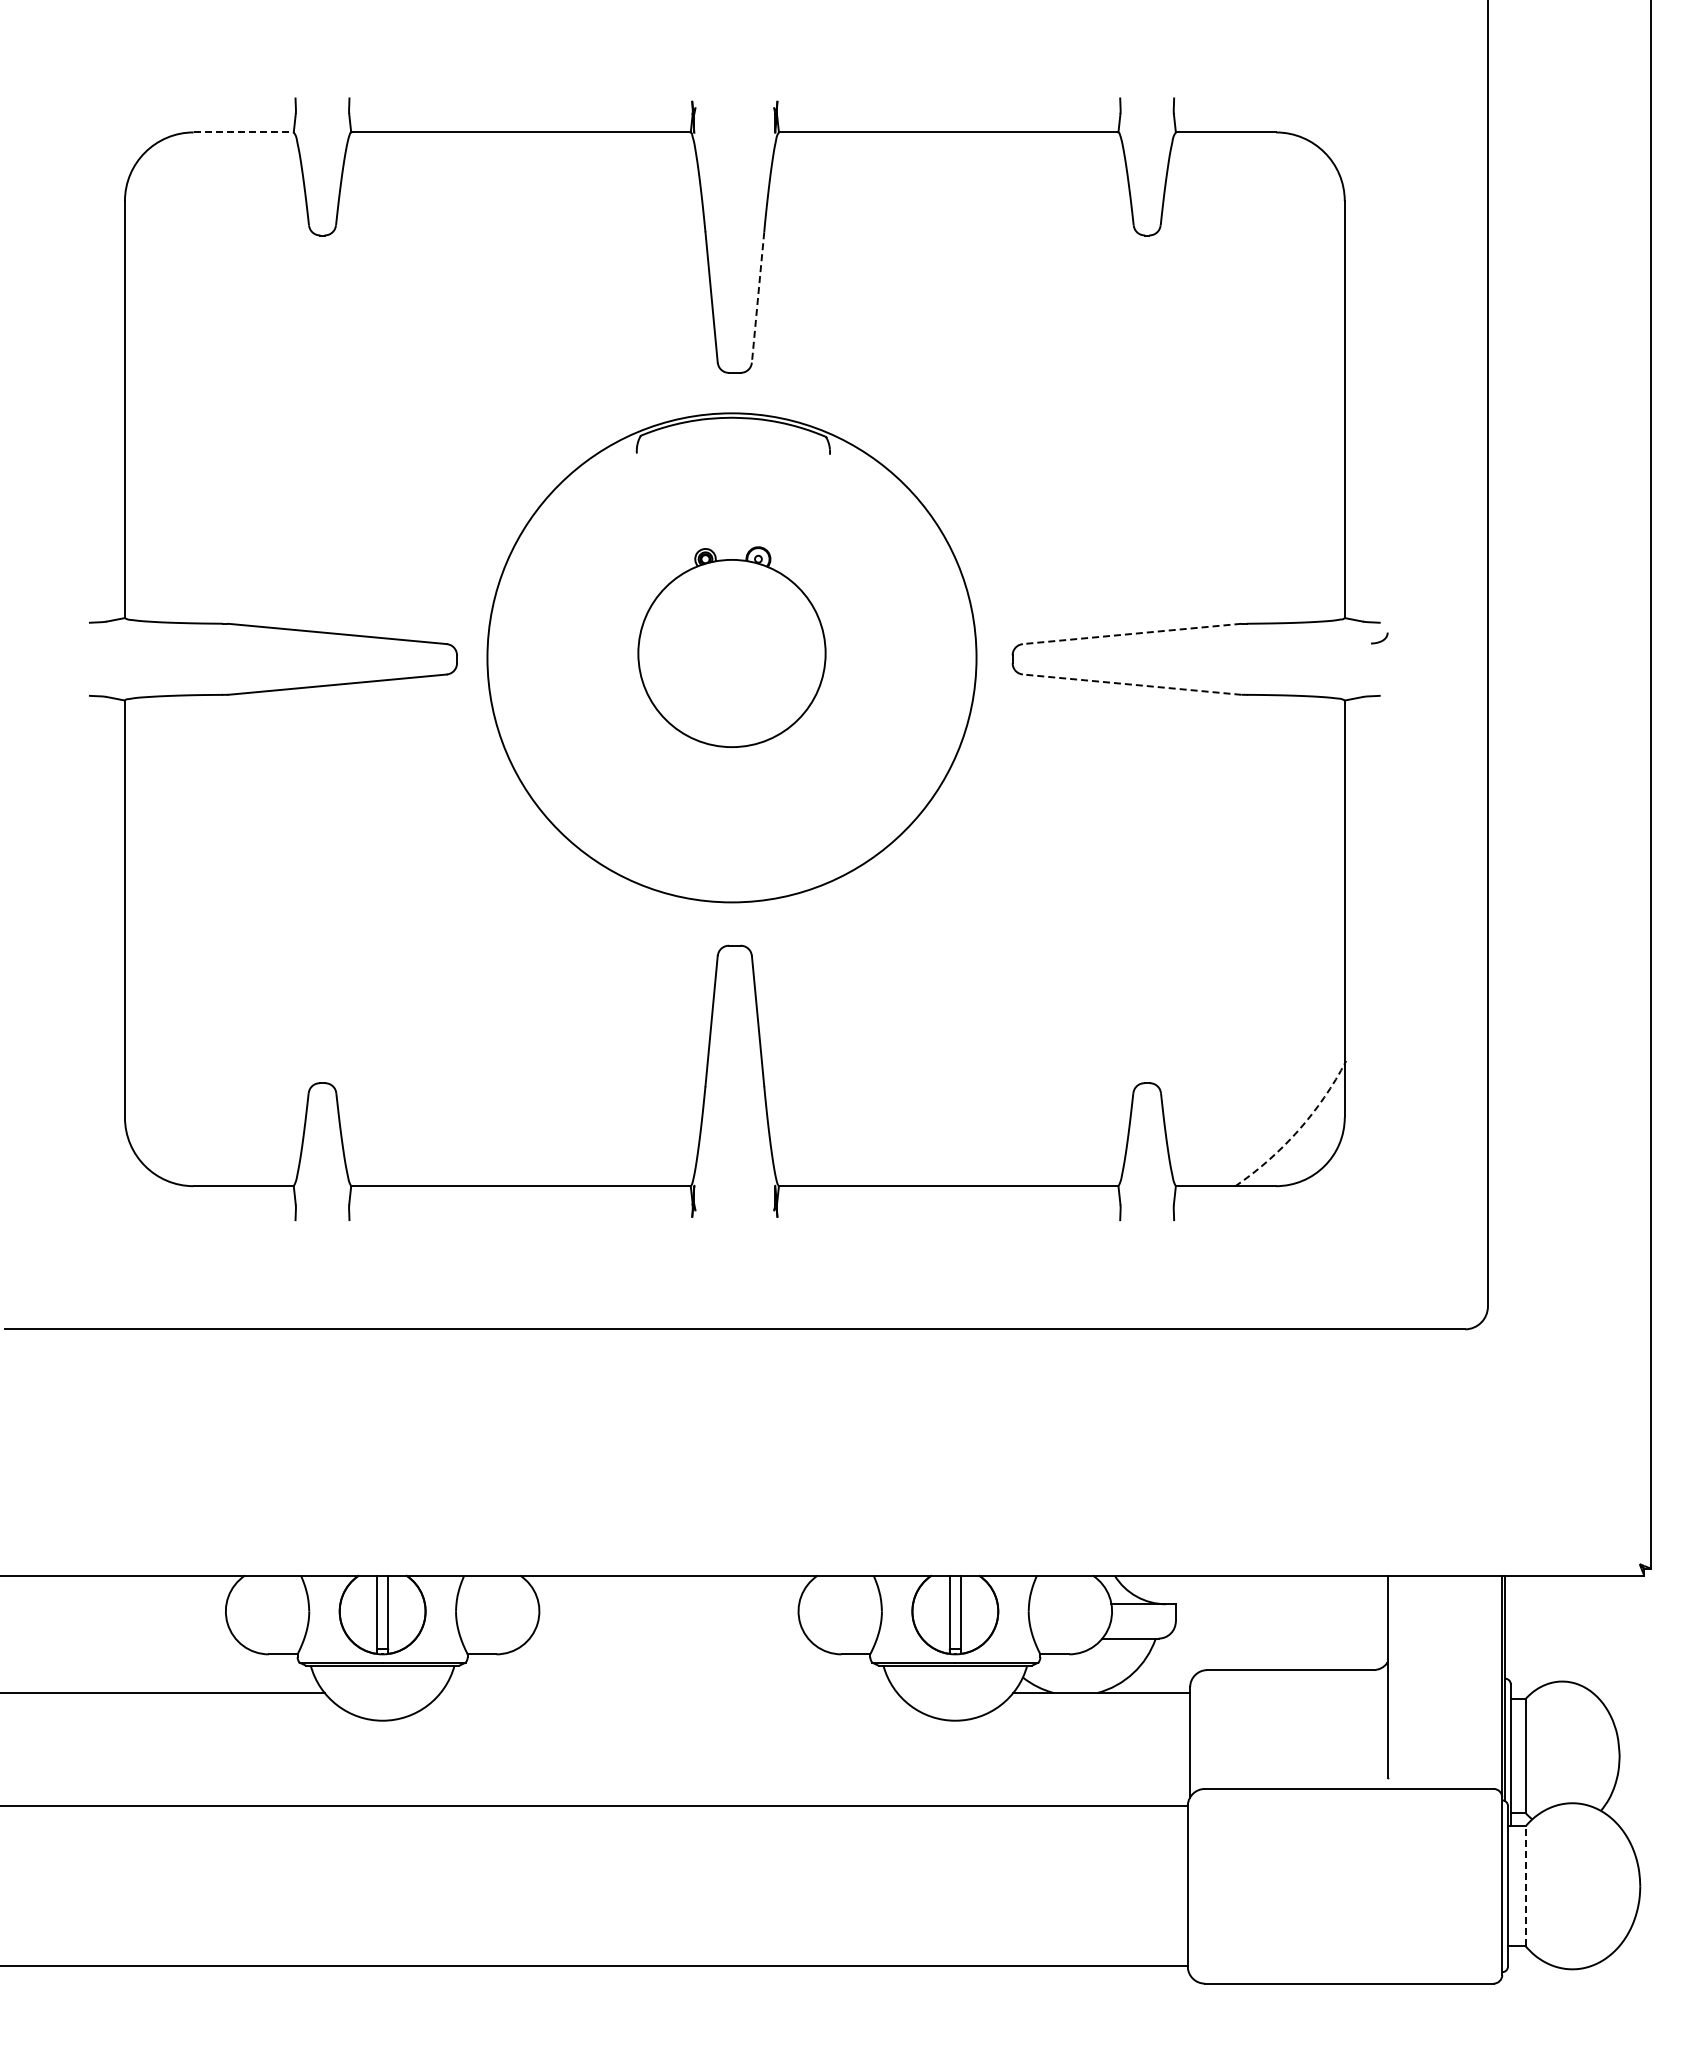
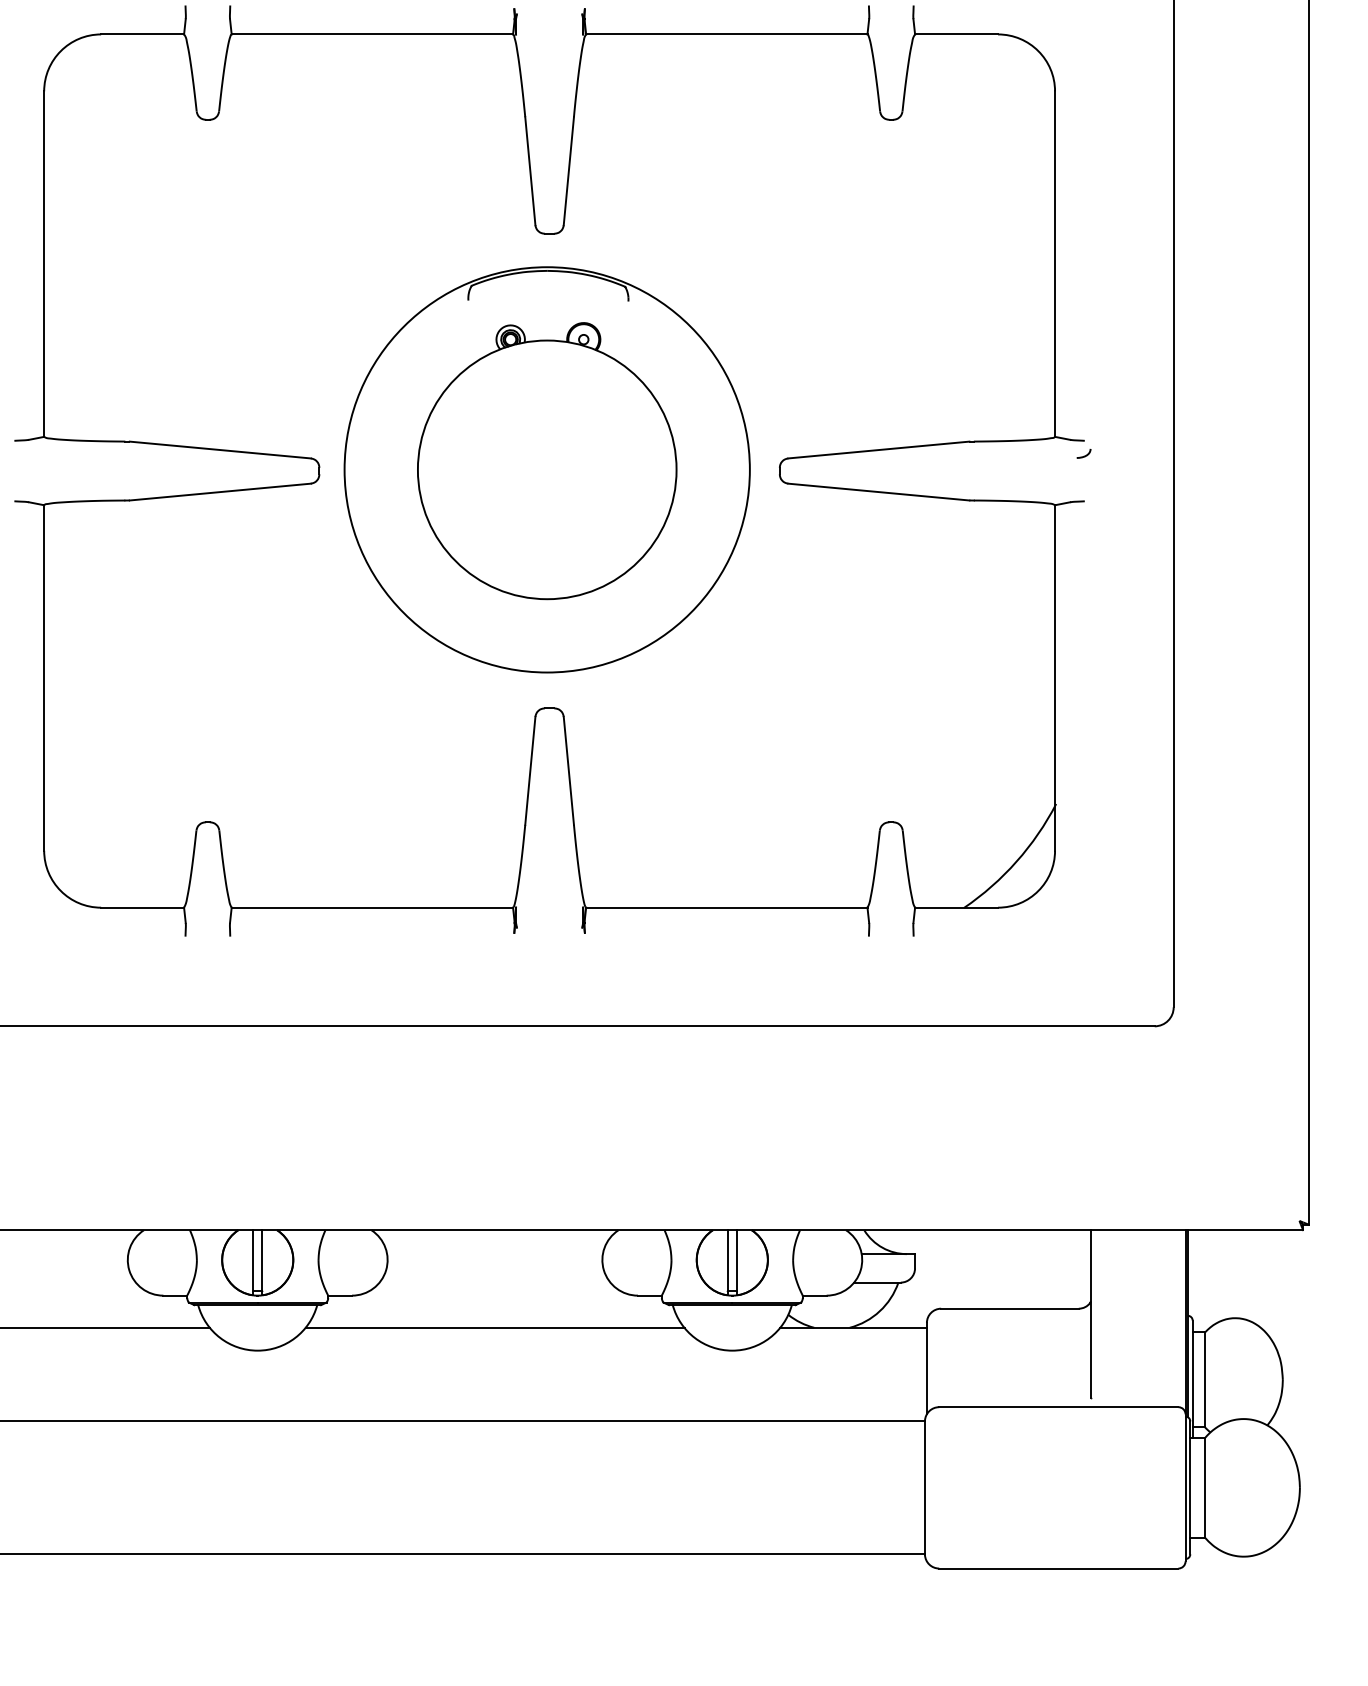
line: (244, 132) -> (143, 34), dashed -> solid
line: (758, 297) -> (569, 171), dashed -> solid
line: (1132, 633) -> (879, 449), dashed -> solid
part: (731, 646) -> (546, 460), size x1.67
line: (1132, 684) -> (879, 491), dashed -> solid
arc: (1298, 1130) -> (1016, 861), dashed -> solid
line: (668, 1693) -> (494, 1328), added
line: (1525, 1885) -> (1204, 1487), dashed -> solid

